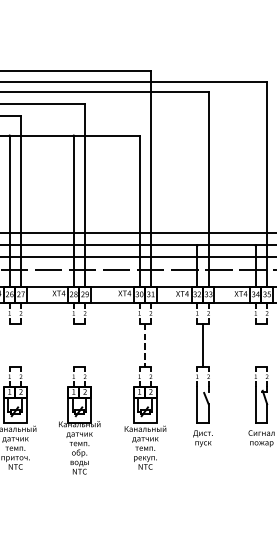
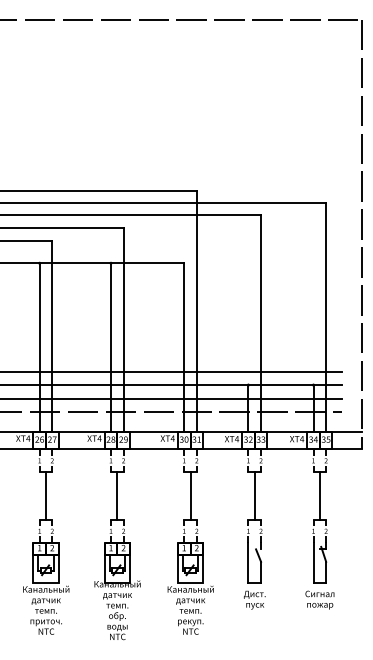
line: (15, 344) -> (46, 495), added
line: (79, 344) -> (117, 495), added
line: (261, 344) -> (319, 495), added
line: (145, 345) -> (190, 496), dashed -> solid

